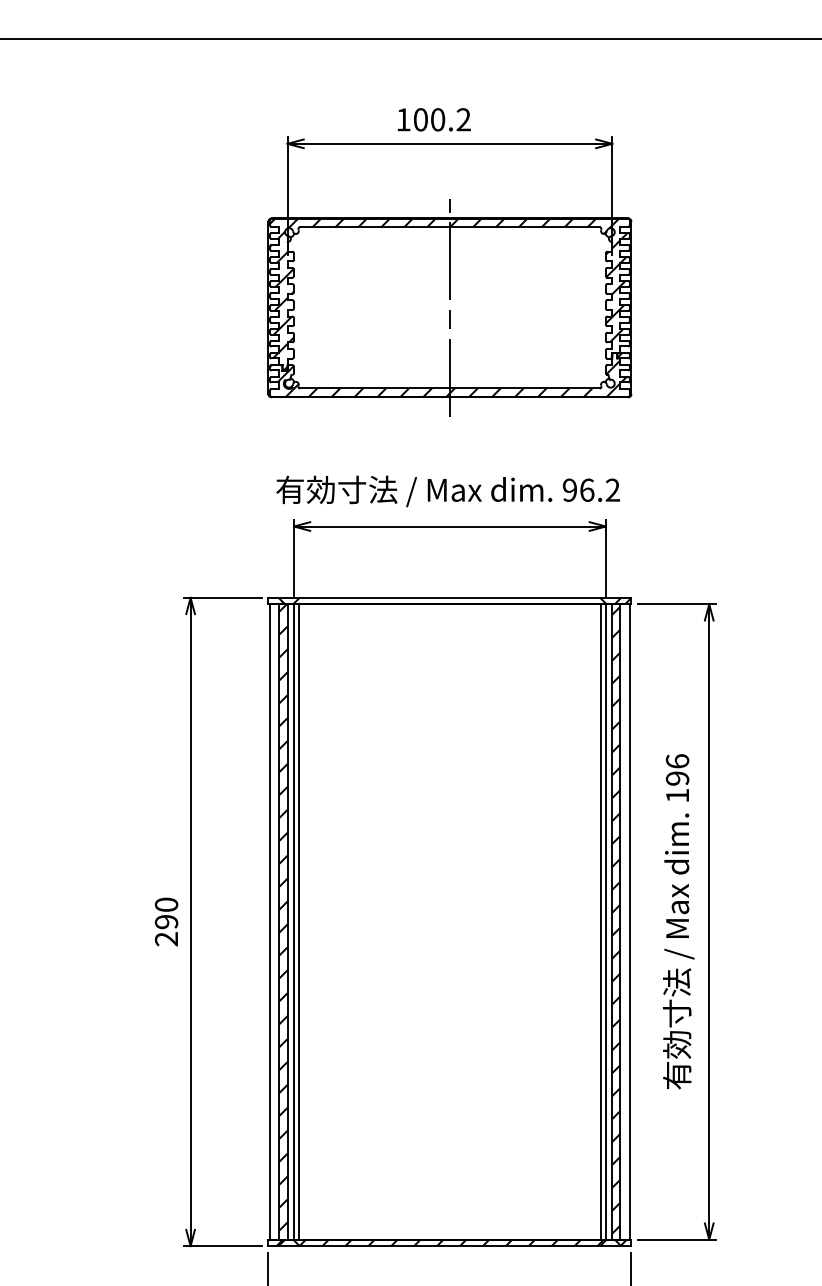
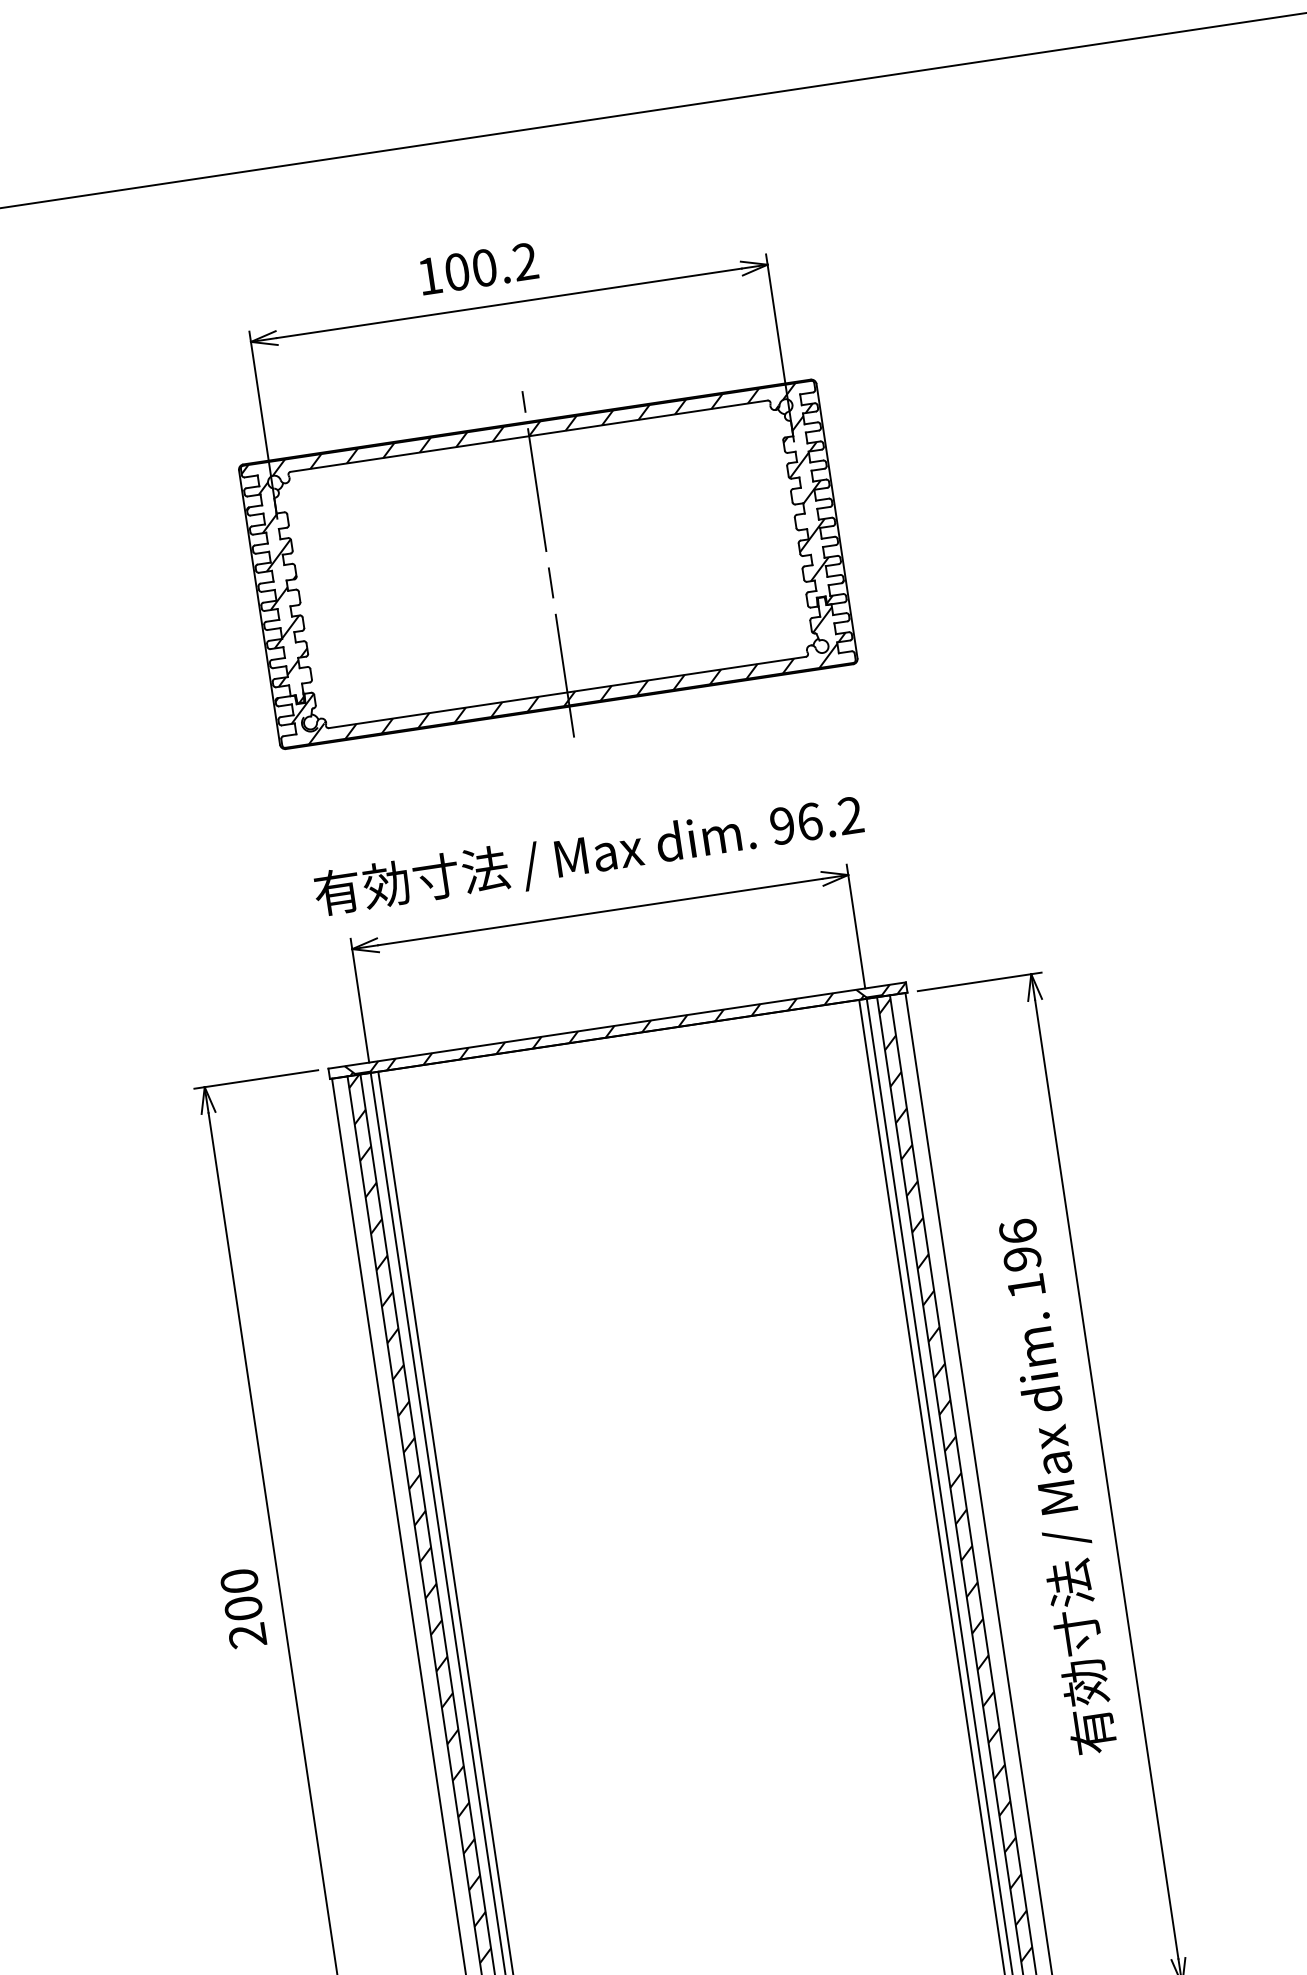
hatch: (454, 600) -> (625, 1028), added
text: (166, 922) -> (243, 1609), 290 -> 200

